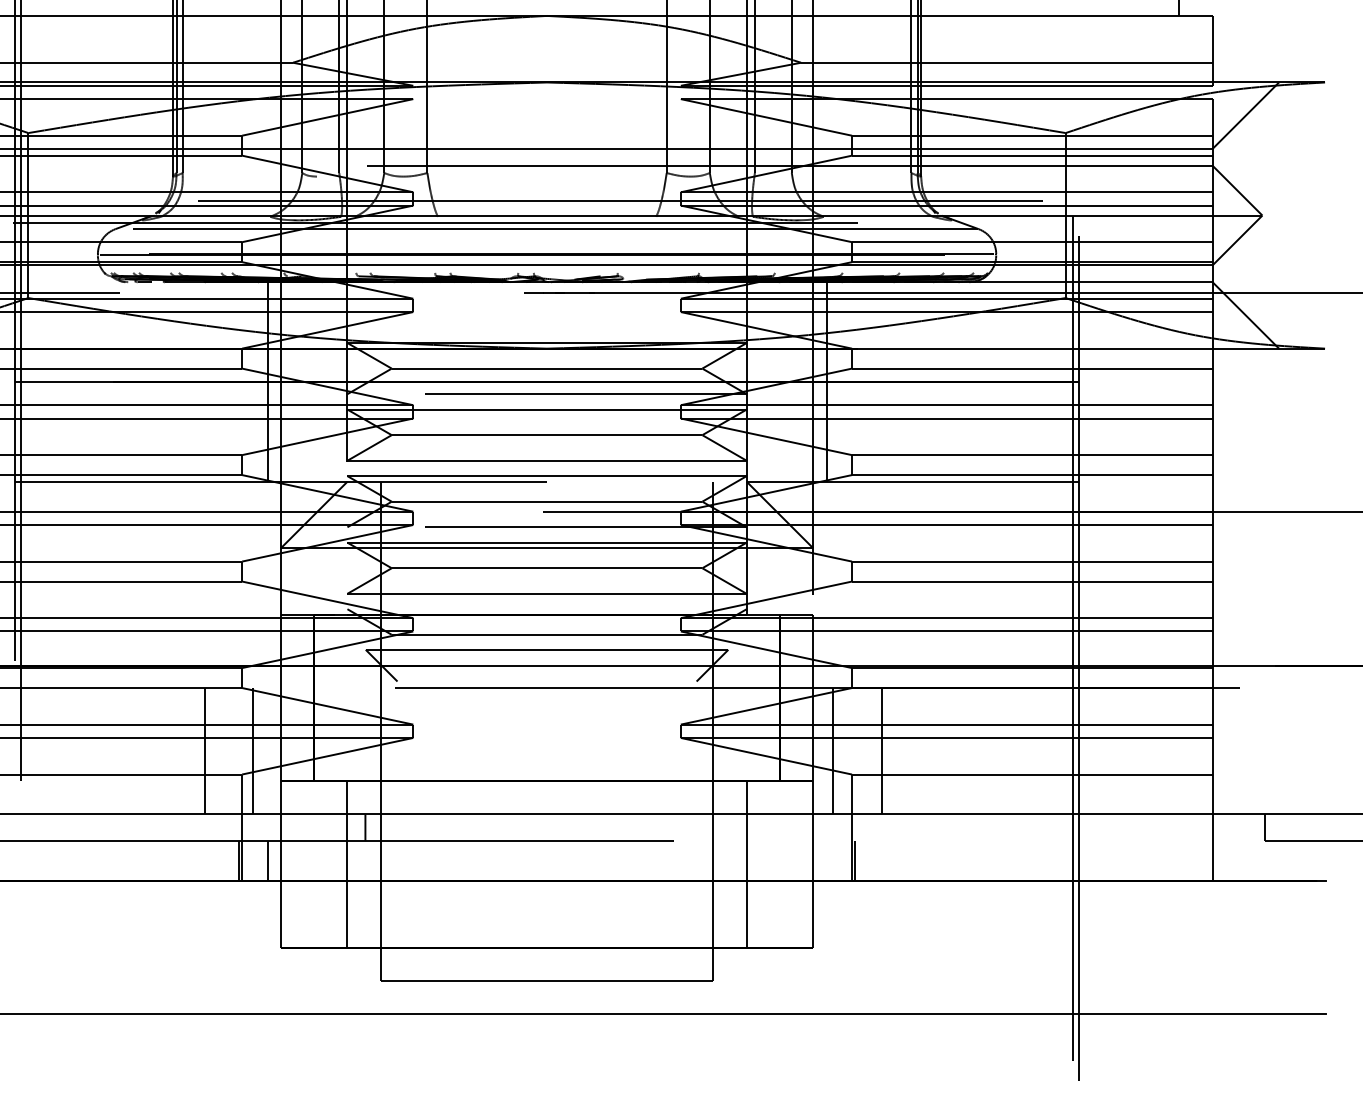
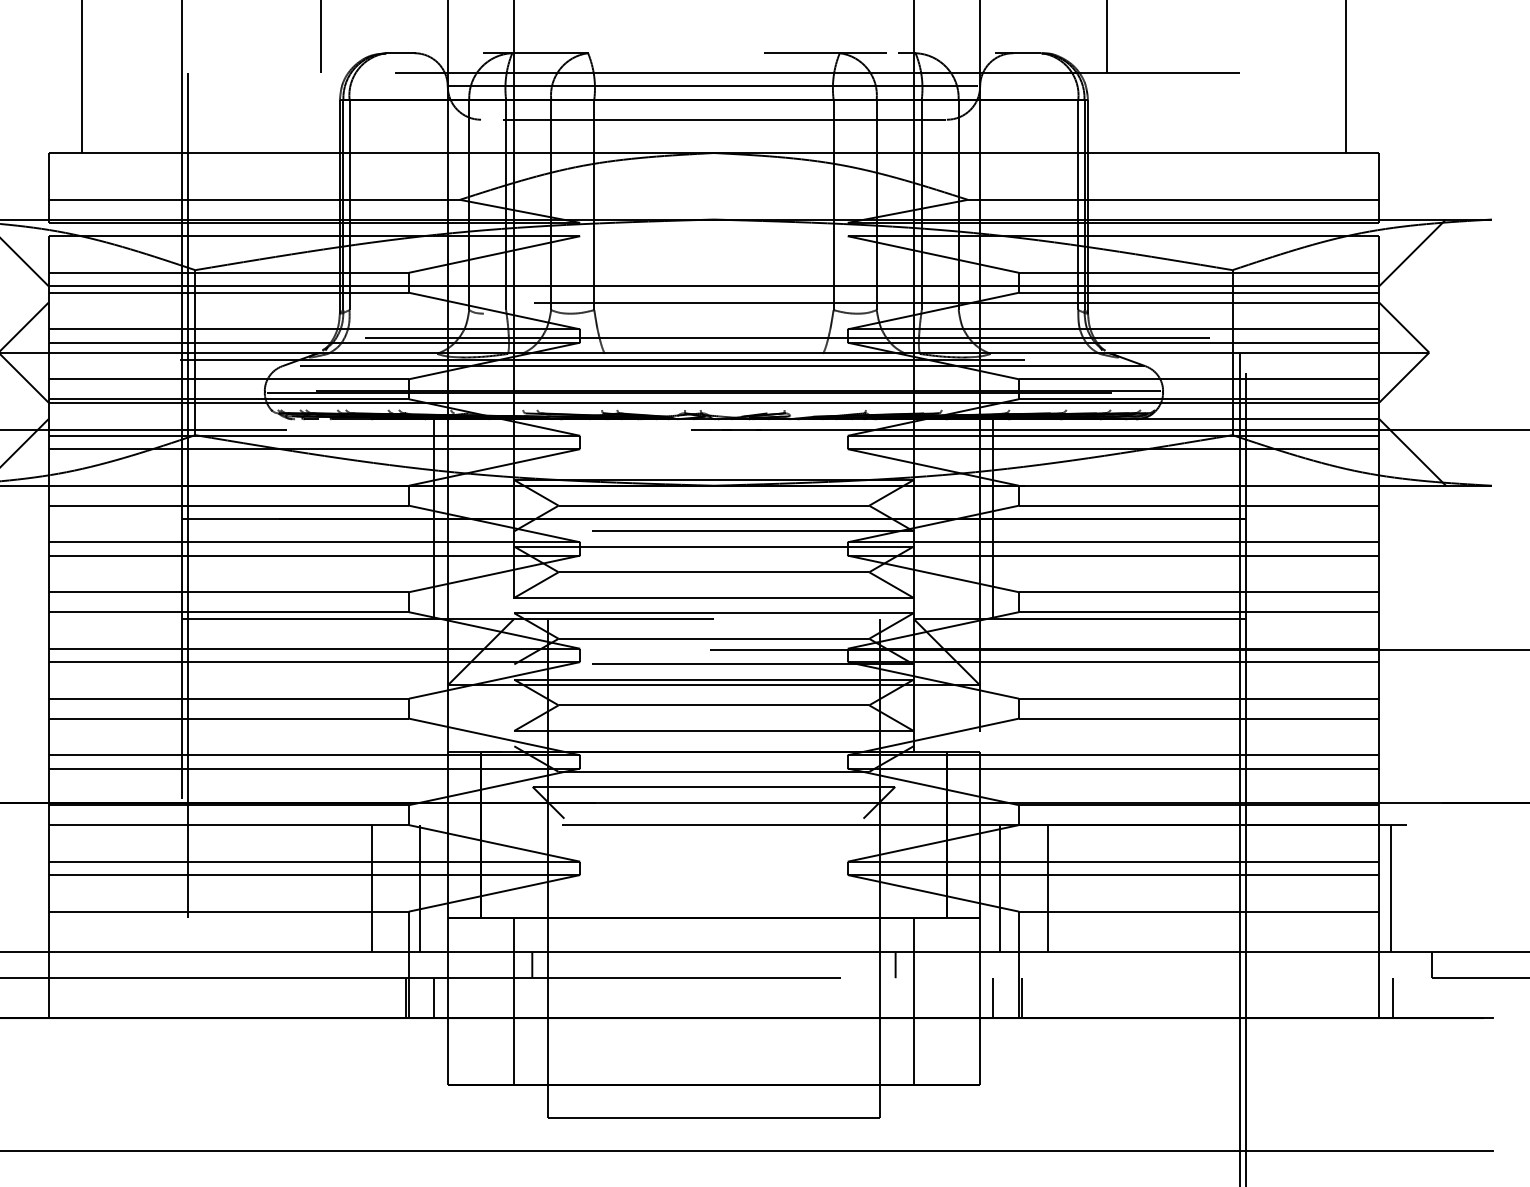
line: (1224, 751) -> (1391, 888), added
line: (728, 827) -> (895, 964), added
line: (826, 861) -> (993, 998), added
line: (1225, 861) -> (1392, 998), added

